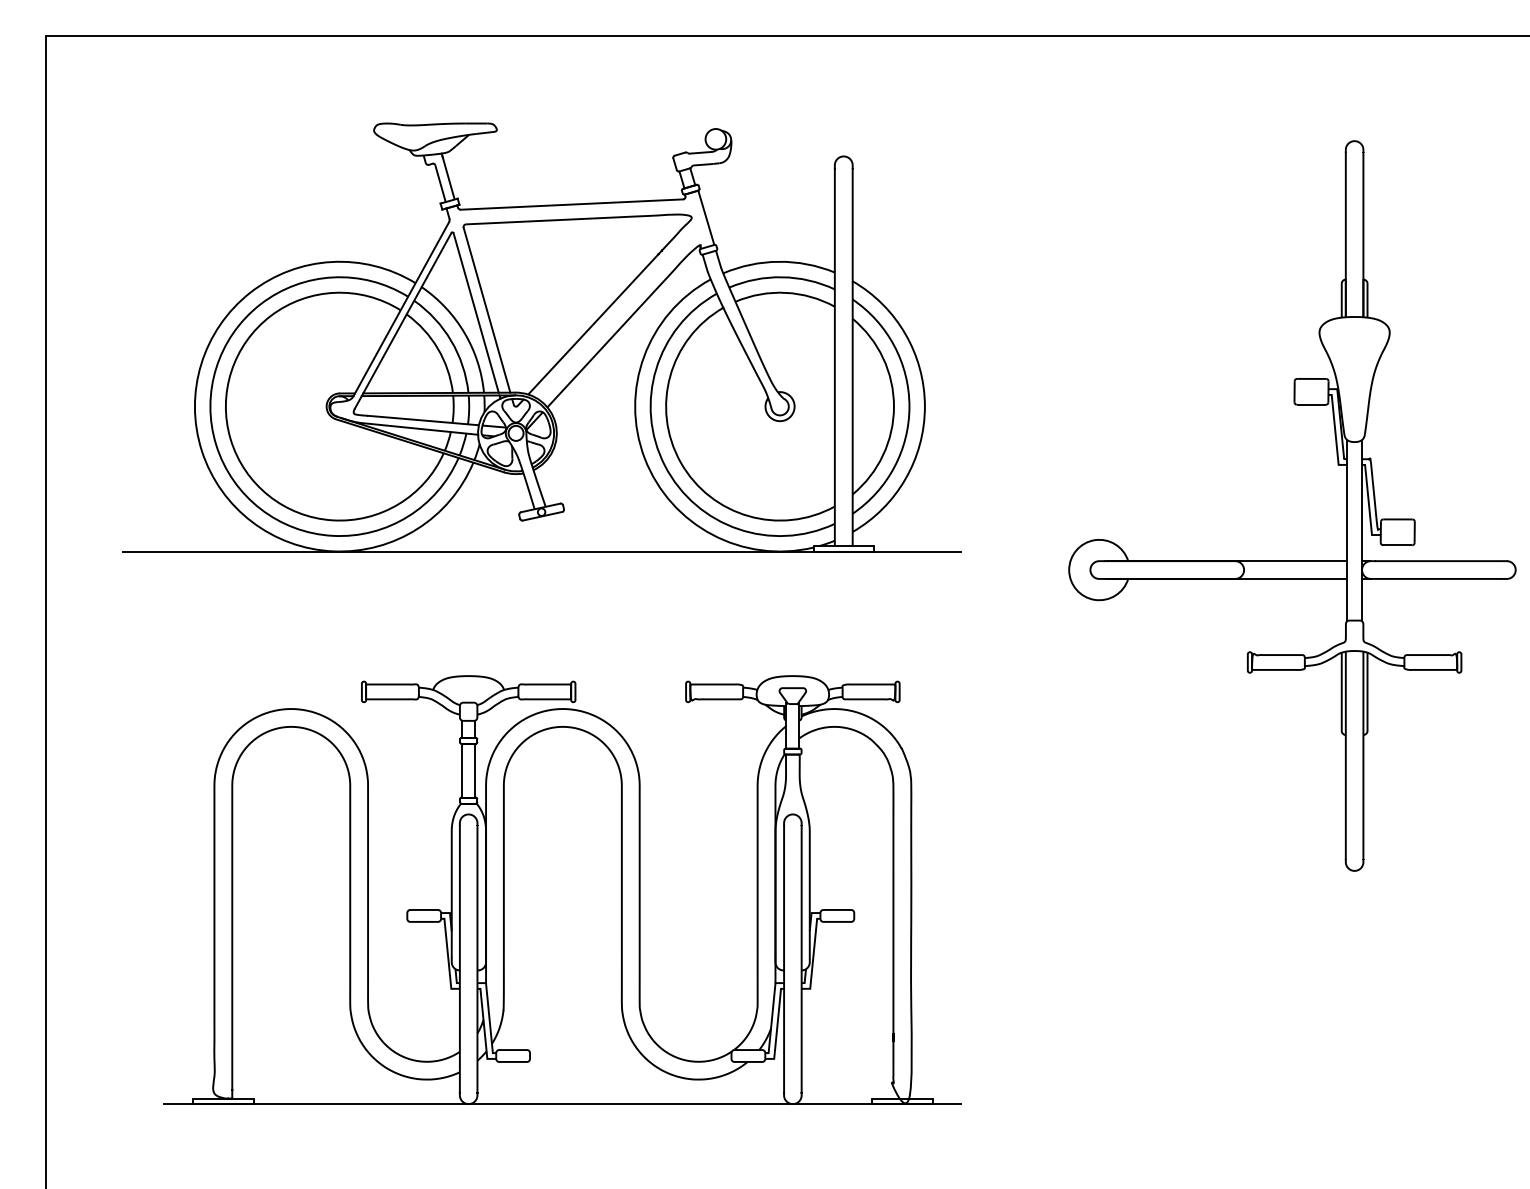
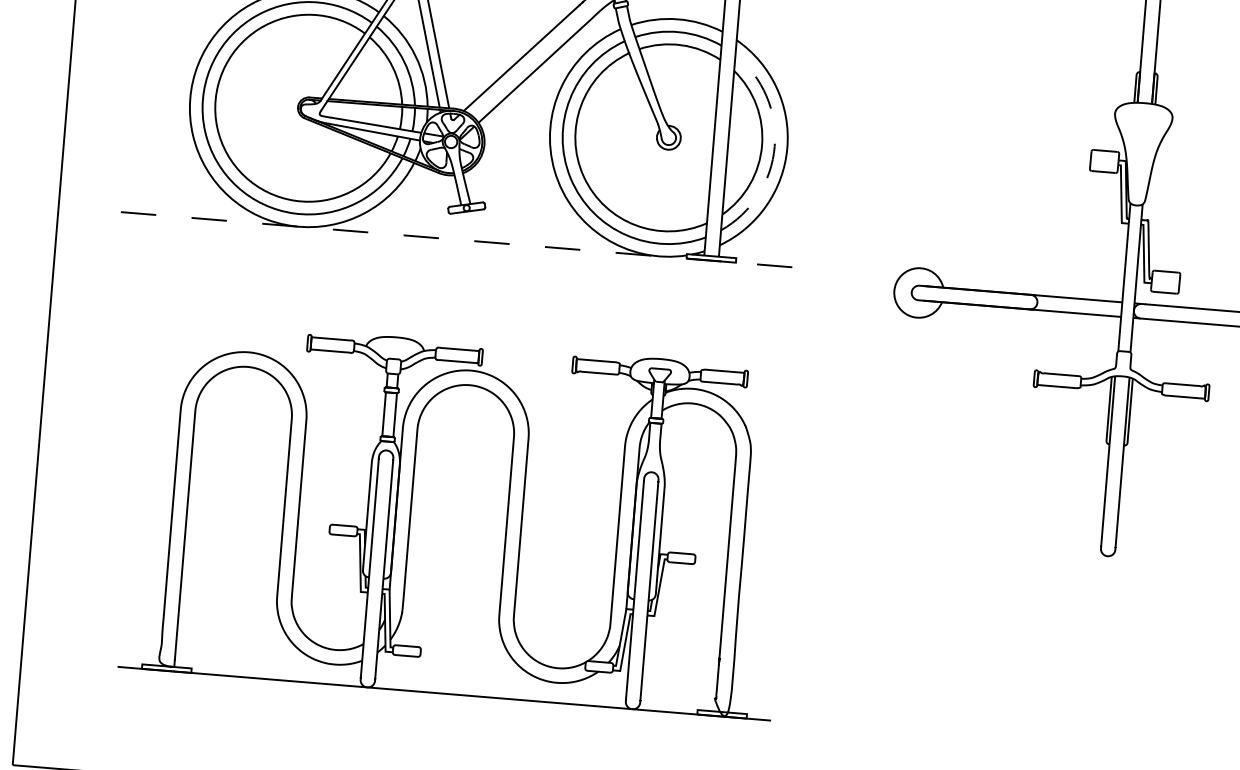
arc: (909, 406) -> (774, 146), solid -> dashed
line: (542, 551) -> (464, 240), solid -> dashed

